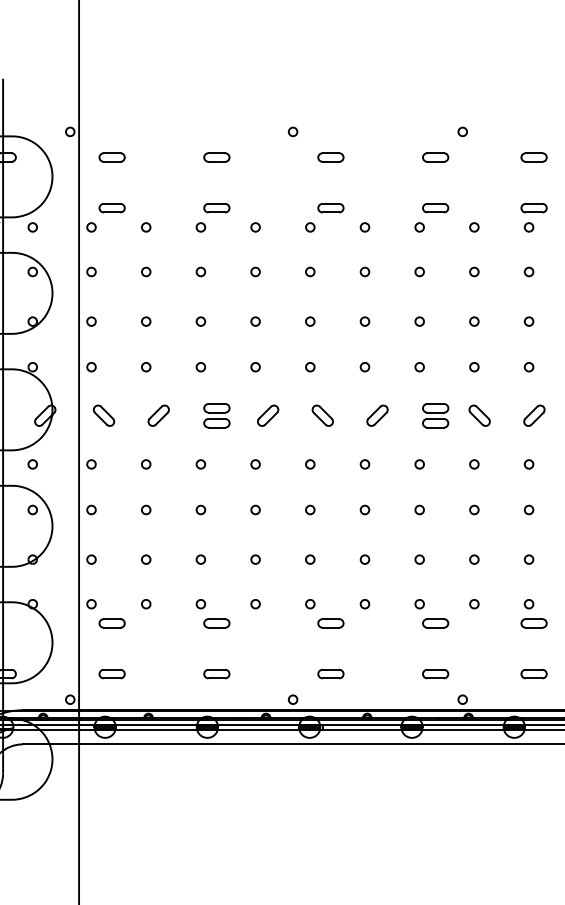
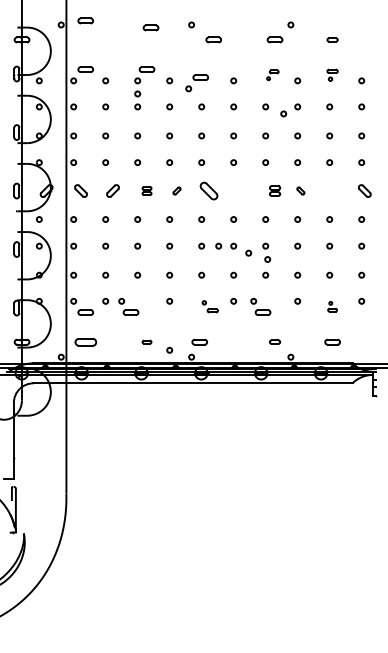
part: (111, 156) -> (85, 20), moved
part: (215, 156) -> (150, 27), moved
part: (533, 156) -> (332, 39), size x0.7
part: (325, 218) -> (197, 83), moved
part: (431, 218) -> (272, 75), size x0.6
part: (533, 218) -> (332, 75), size x0.7
circle: (200, 249) -> (137, 93), added
circle: (450, 283) -> (283, 113), added
part: (215, 414) -> (146, 190), size x0.6
part: (267, 414) -> (176, 190), size x0.6
part: (321, 414) -> (208, 190), size x1.4
part: (376, 414) -> (240, 190), removed
part: (434, 414) -> (274, 190), size x0.7
part: (479, 414) -> (300, 190), size x0.6
part: (533, 414) -> (332, 190), removed
circle: (339, 508) -> (218, 245), added
circle: (390, 520) -> (248, 252), added
circle: (422, 532) -> (267, 259), added
part: (212, 613) -> (128, 306), moved
part: (325, 613) -> (210, 306), size x0.7
part: (431, 613) -> (260, 306), moved
part: (533, 613) -> (332, 306), size x0.6
part: (111, 672) -> (85, 341), size x1.4
part: (215, 672) -> (146, 341), size x0.6
part: (330, 672) -> (199, 341), moved
part: (434, 672) -> (274, 341), size x0.7
circle: (255, 686) -> (169, 349), added

